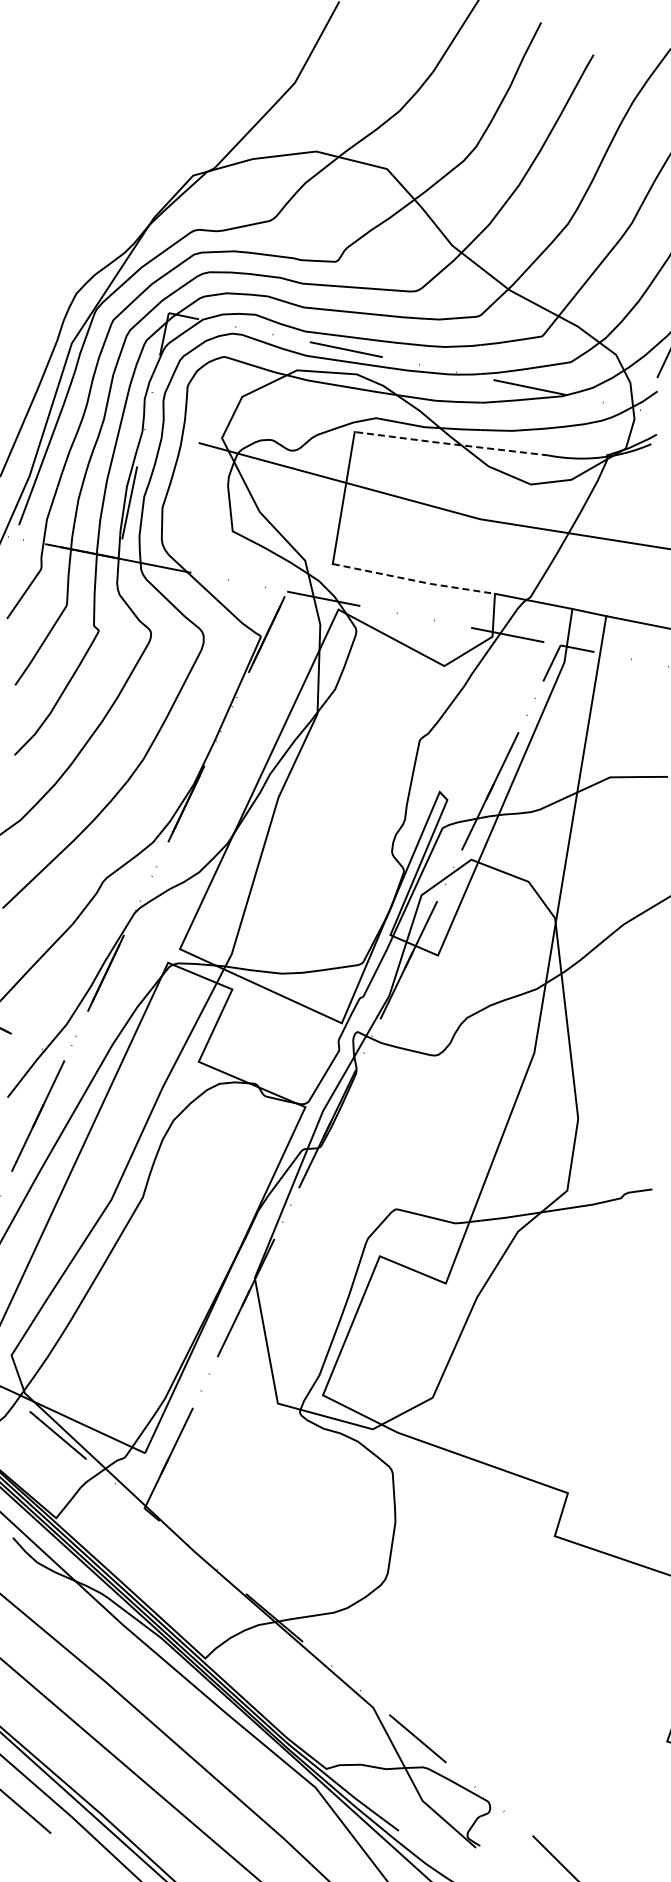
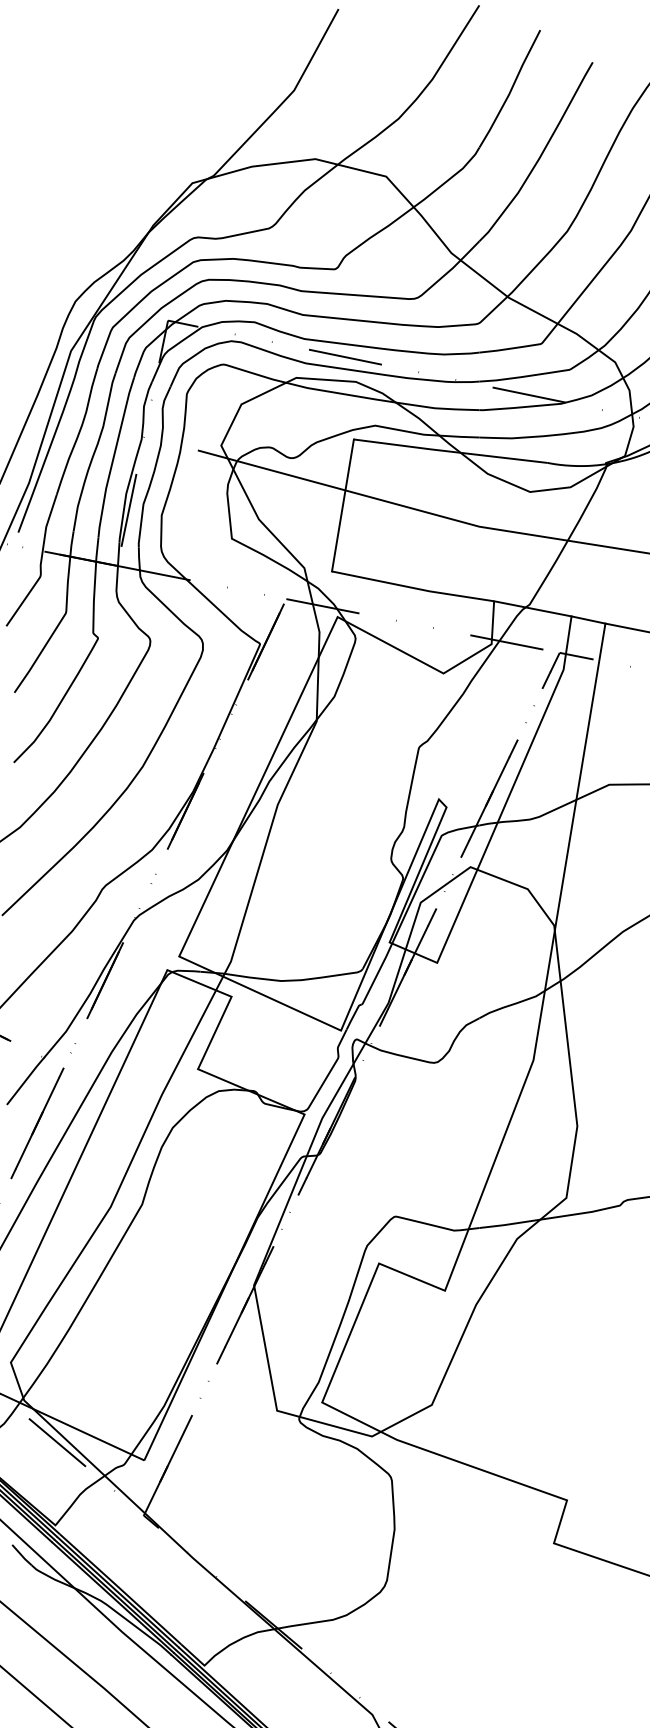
line: (450, 444) -> (449, 451), dashed -> solid
line: (414, 580) -> (413, 587), dashed -> solid

